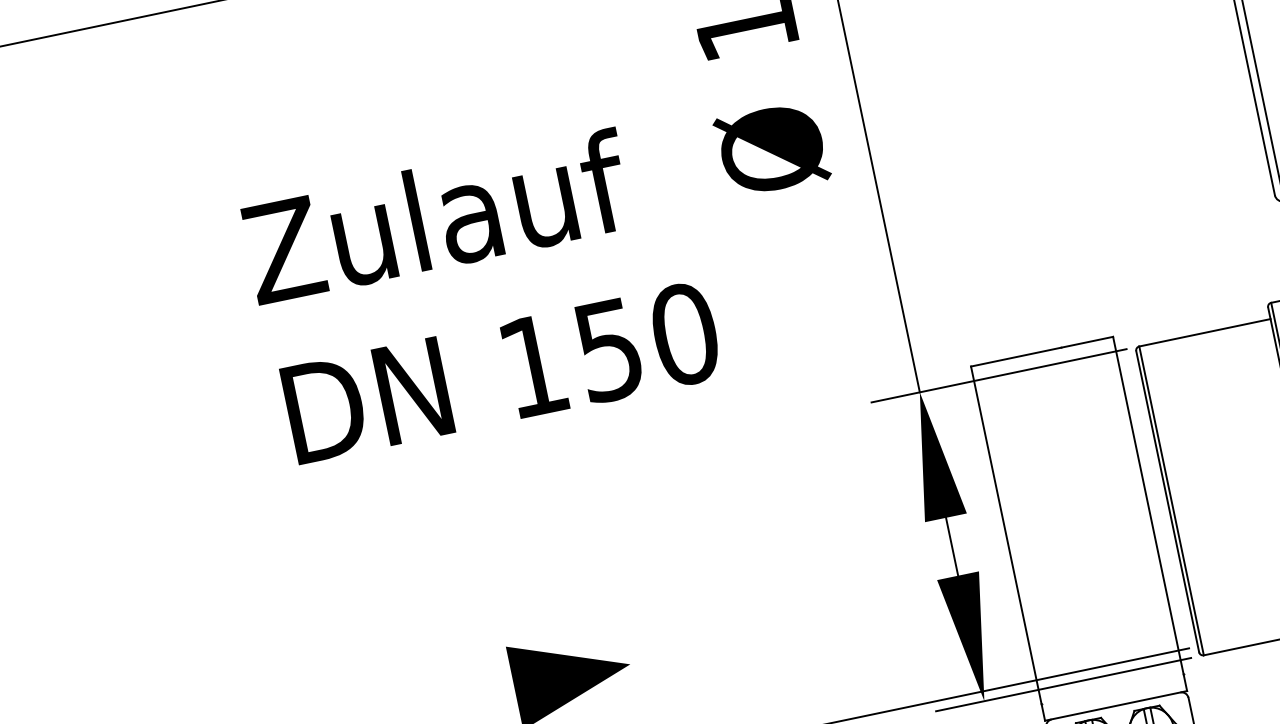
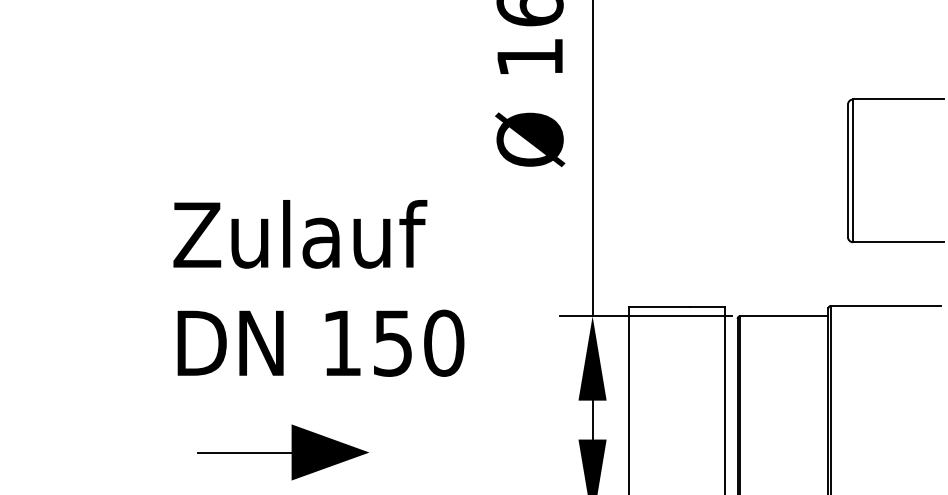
text: (481, 291) -> (318, 288), moved
line: (444, 703) -> (244, 452), added

